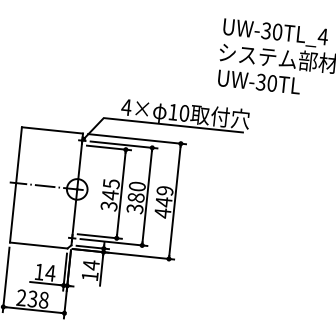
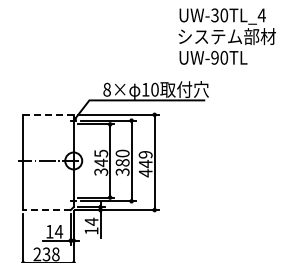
text: (260, 81) -> (214, 57), UW-30TL -> UW-90TL
text: (127, 107) -> (107, 89), 4× -> 8×
line: (53, 130) -> (49, 114), solid -> dashed
line: (39, 246) -> (47, 210), solid -> dashed

